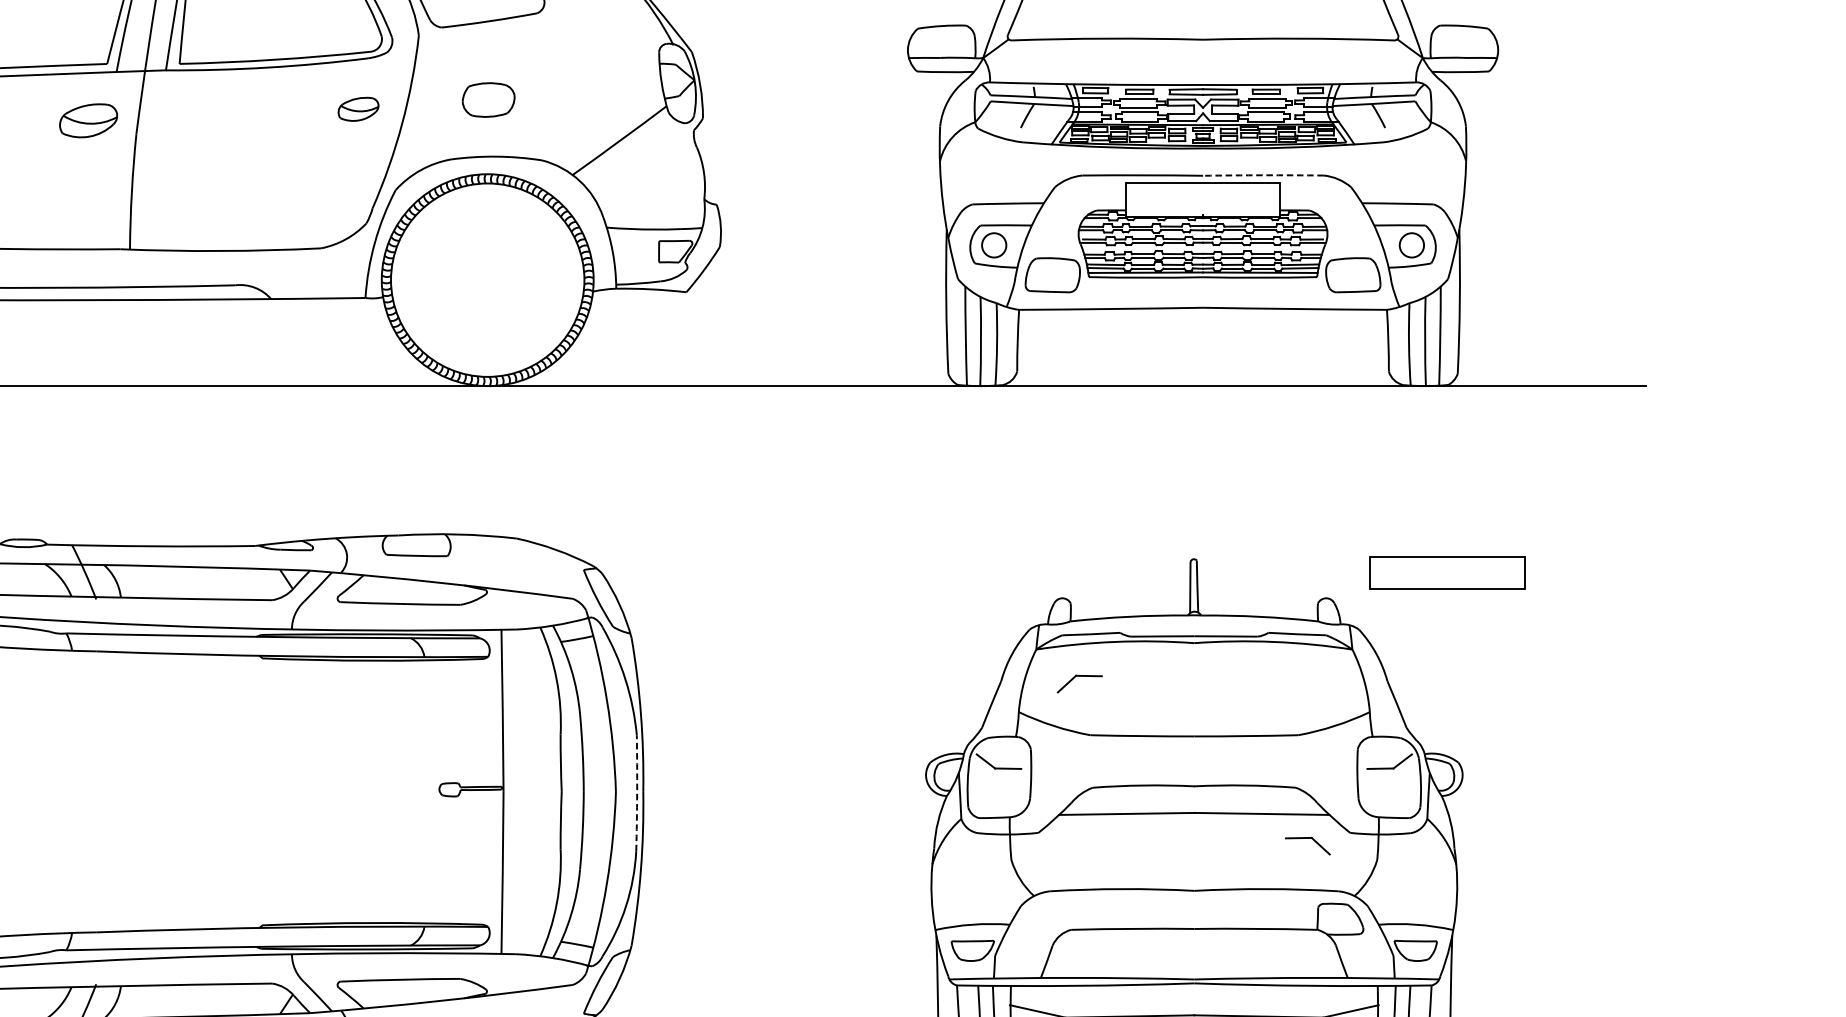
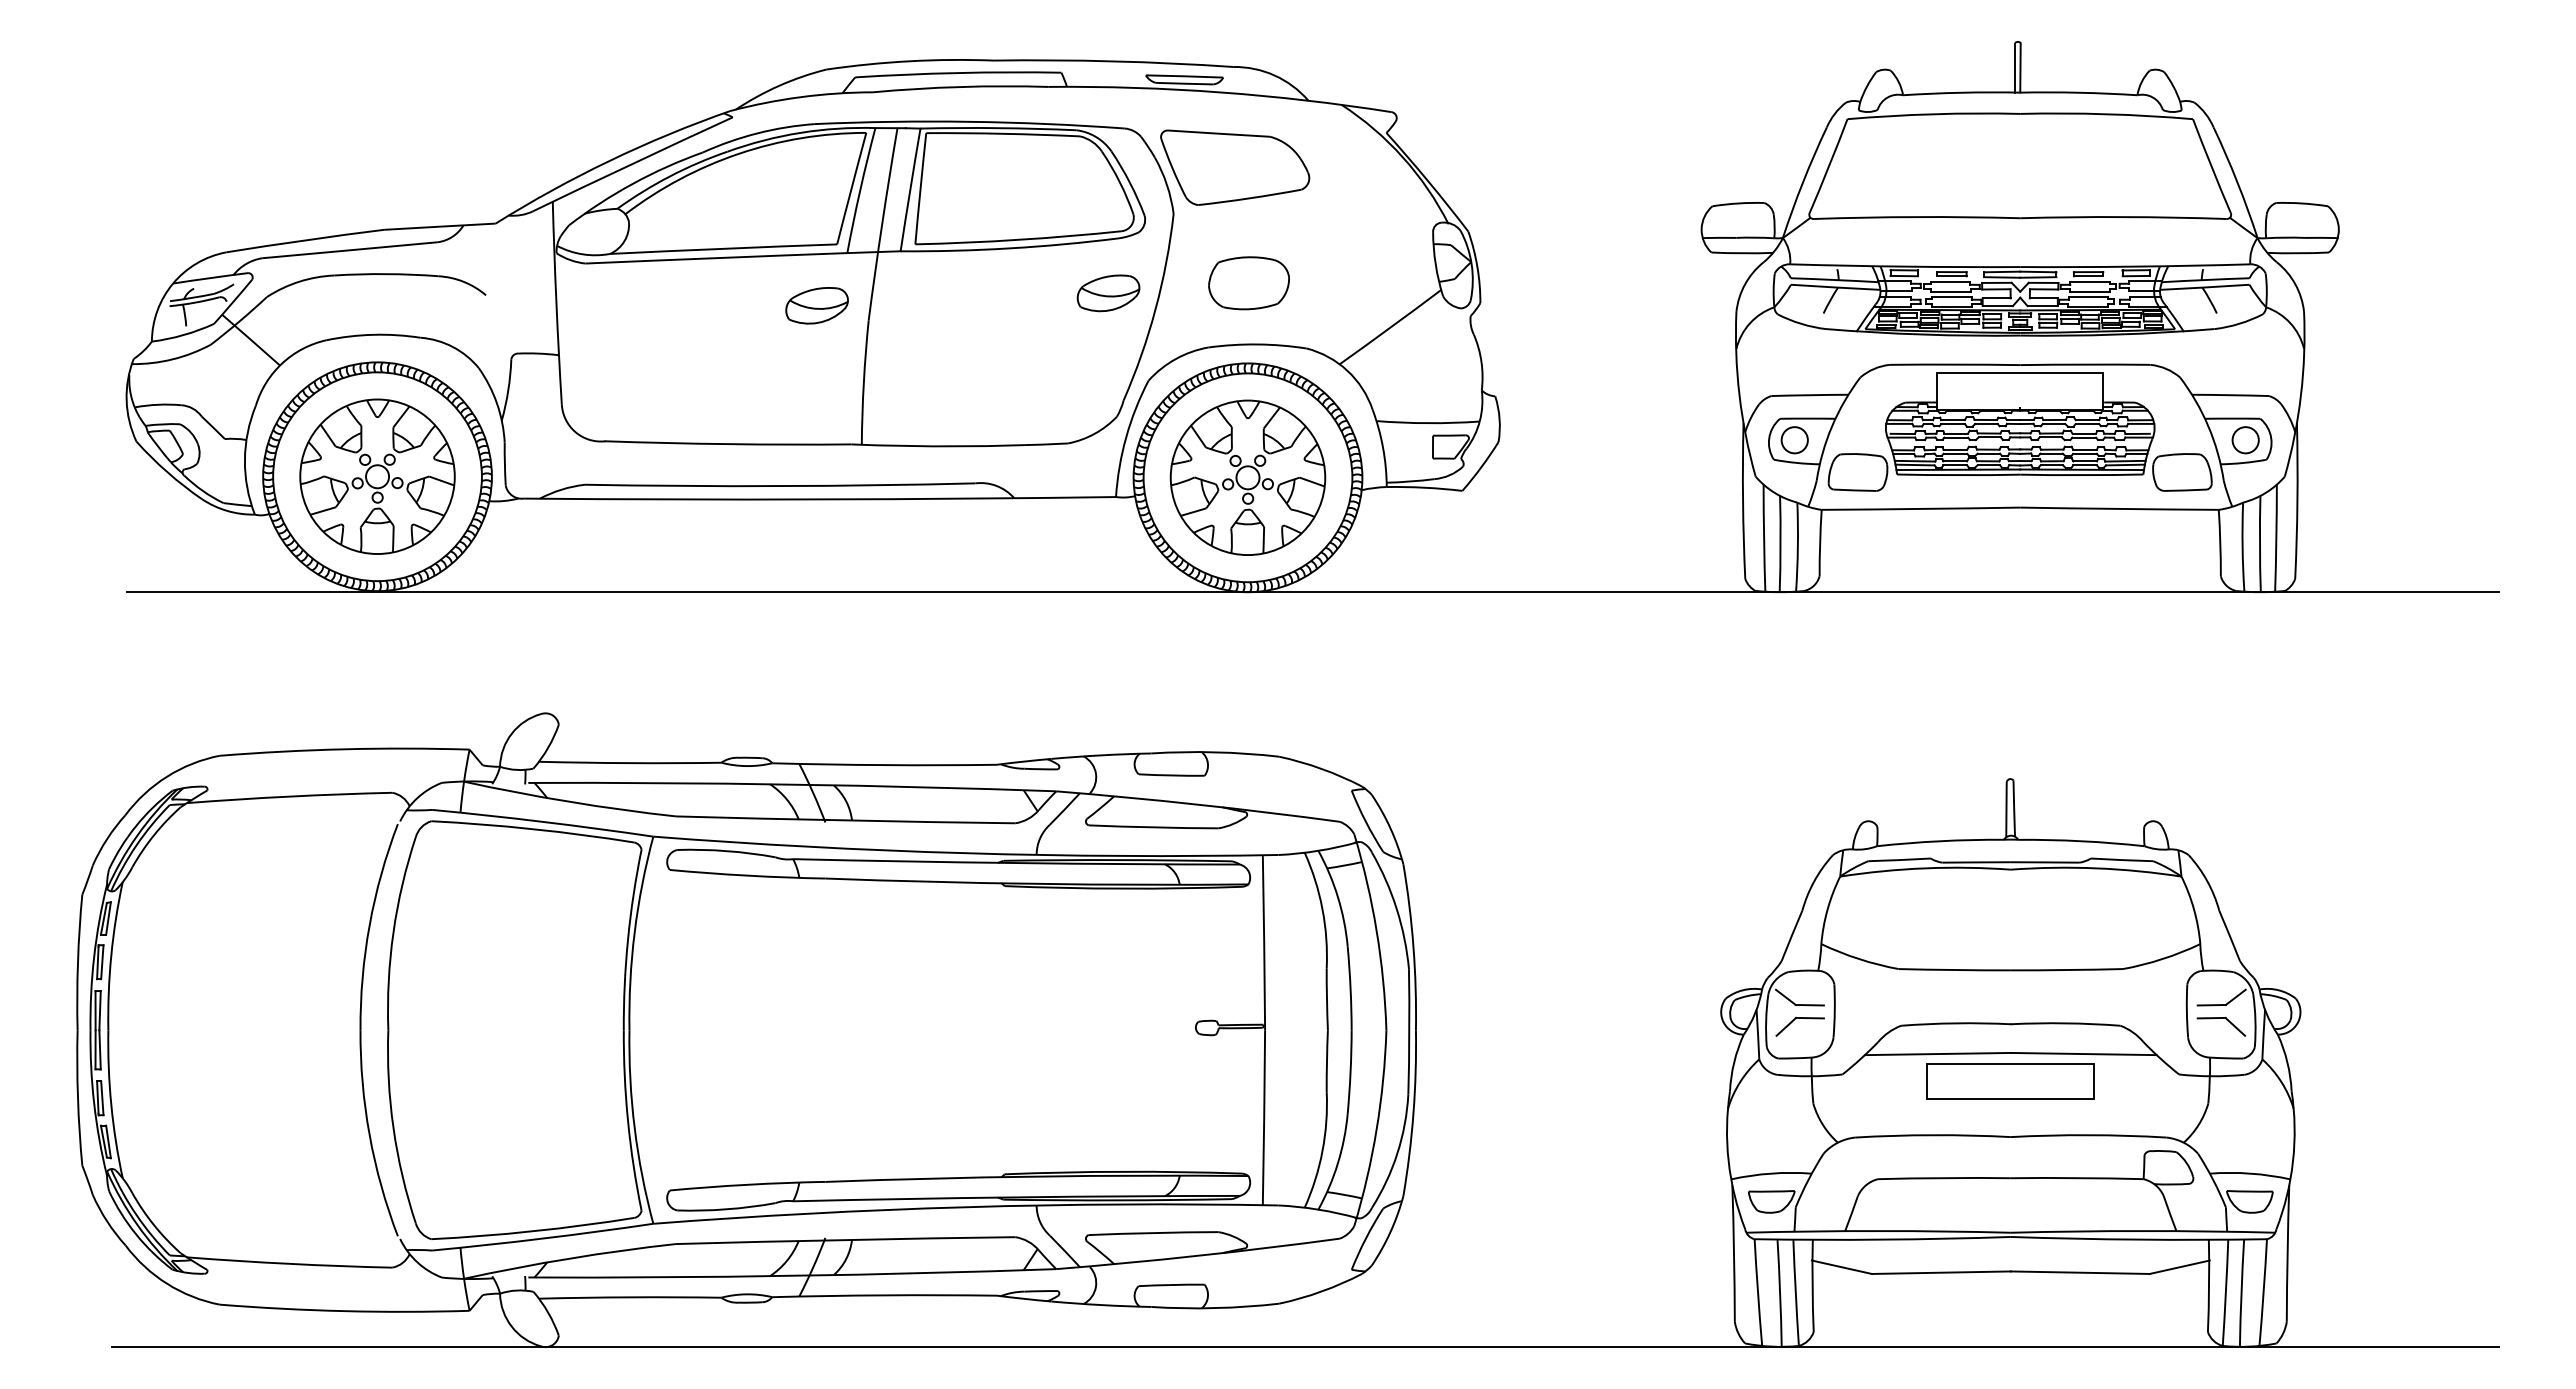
part: (488, 100) -> (1248, 283), size x1.43
part: (358, 109) -> (1108, 293), size x1.43
arc: (1263, 175) -> (2085, 364), dashed -> solid
part: (487, 279) -> (1247, 477), added
part: (1446, 572) -> (2010, 1081), moved
part: (1074, 678) -> (1794, 1020), moved
arc: (637, 793) -> (1409, 1031), dashed -> solid
part: (1312, 840) -> (2226, 1020), moved

